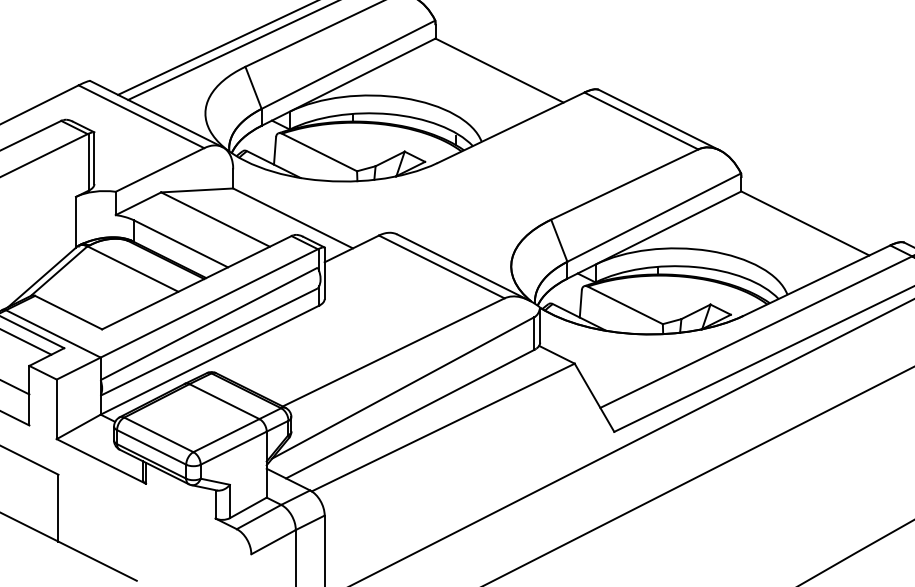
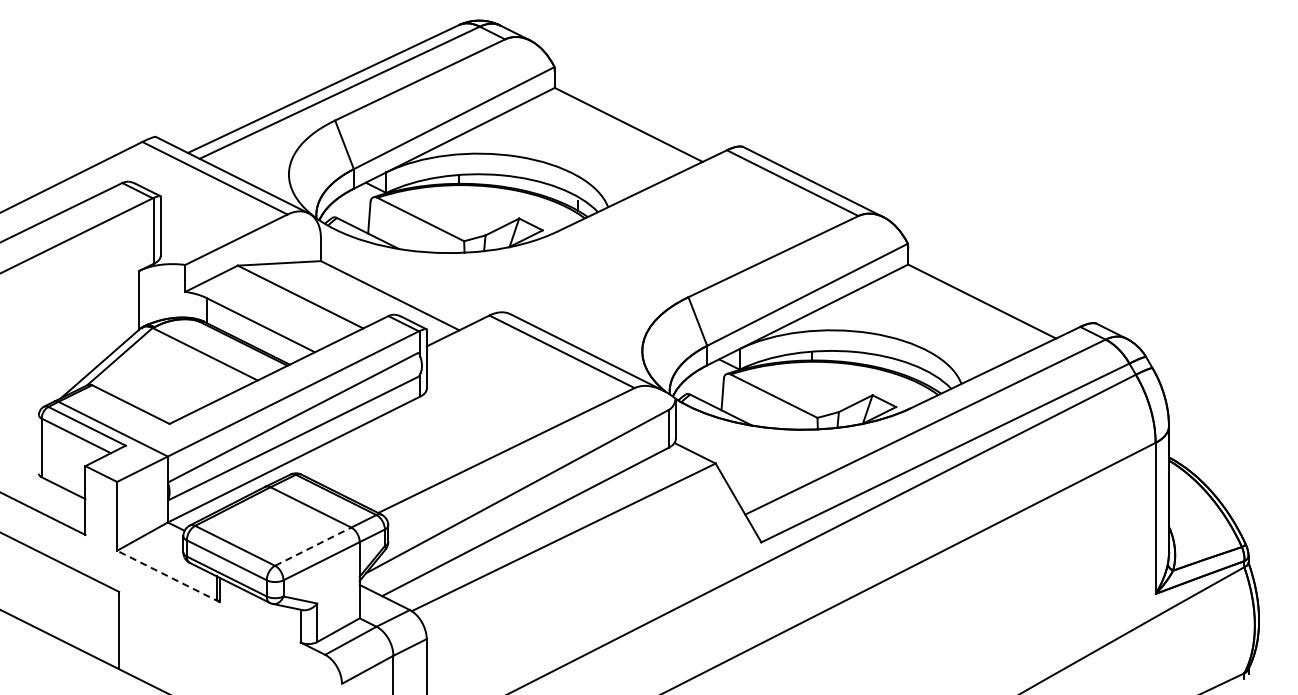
line: (226, 435) -> (313, 546), solid -> dashed
line: (101, 461) -> (168, 576), solid -> dashed

